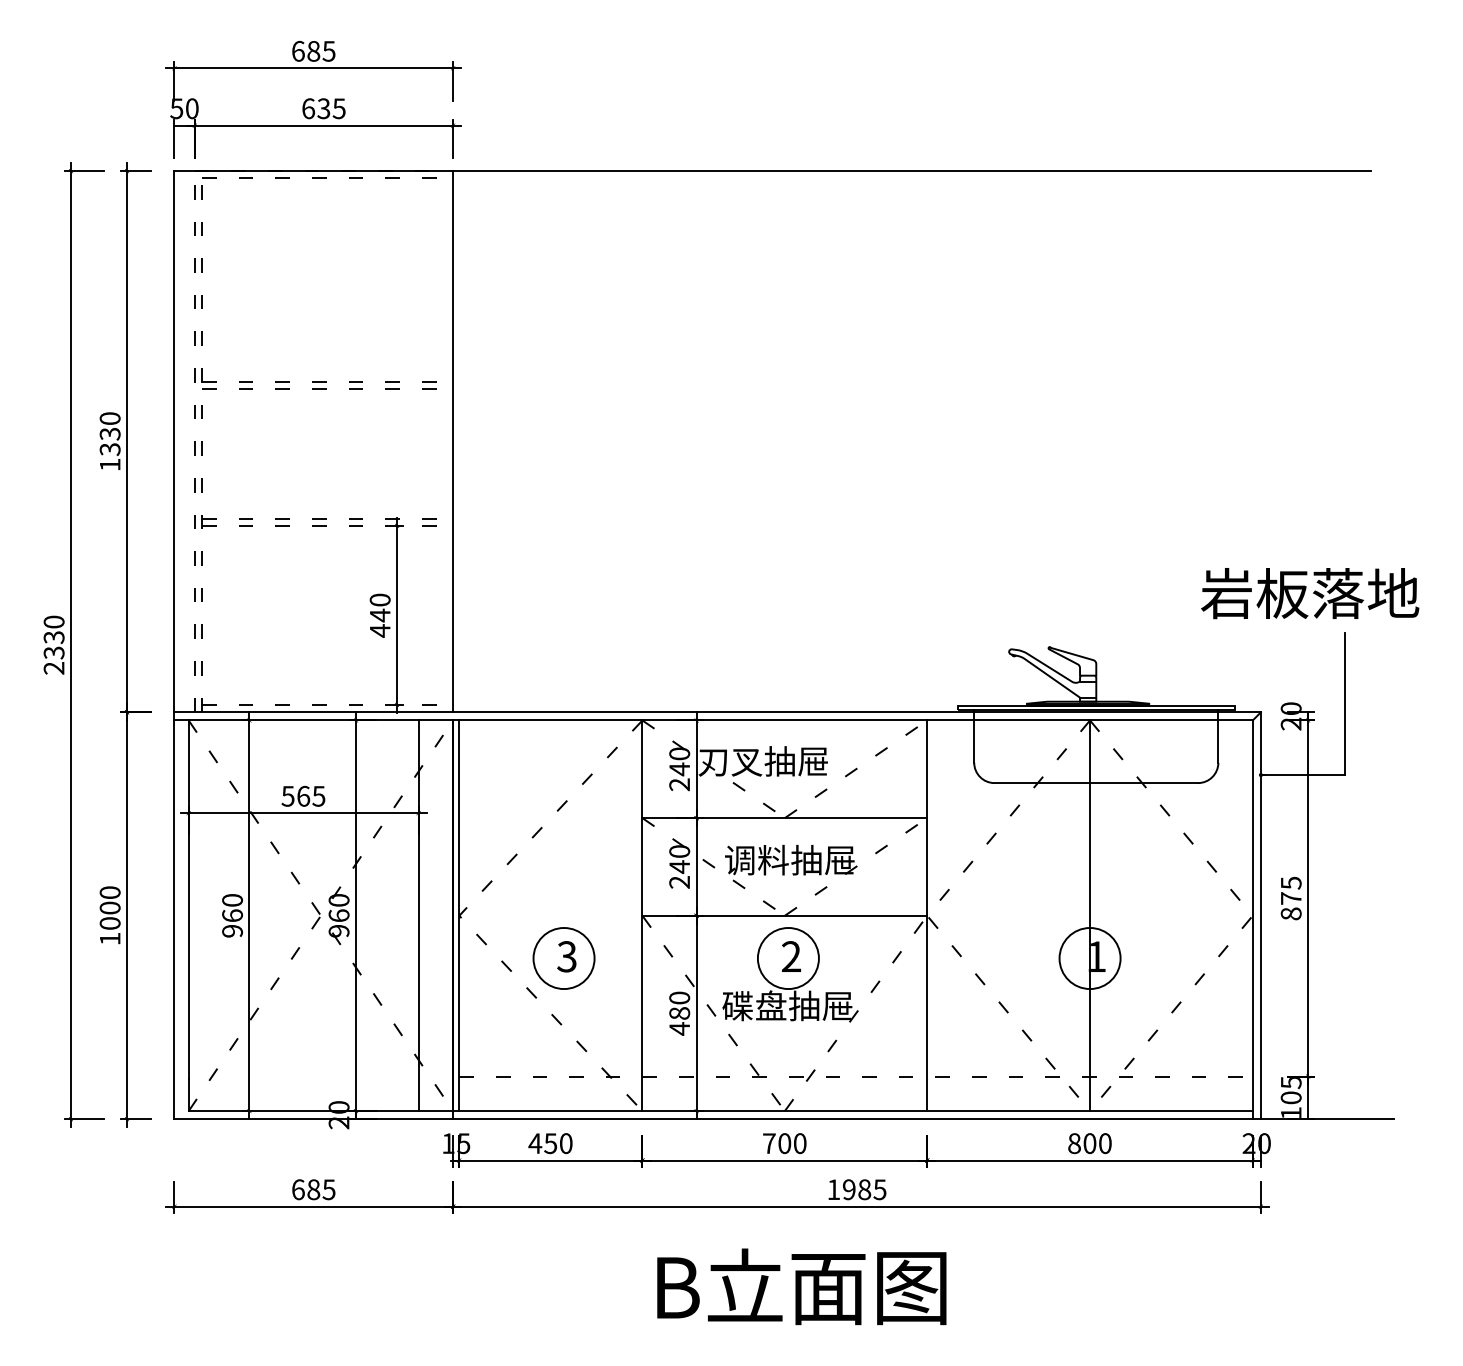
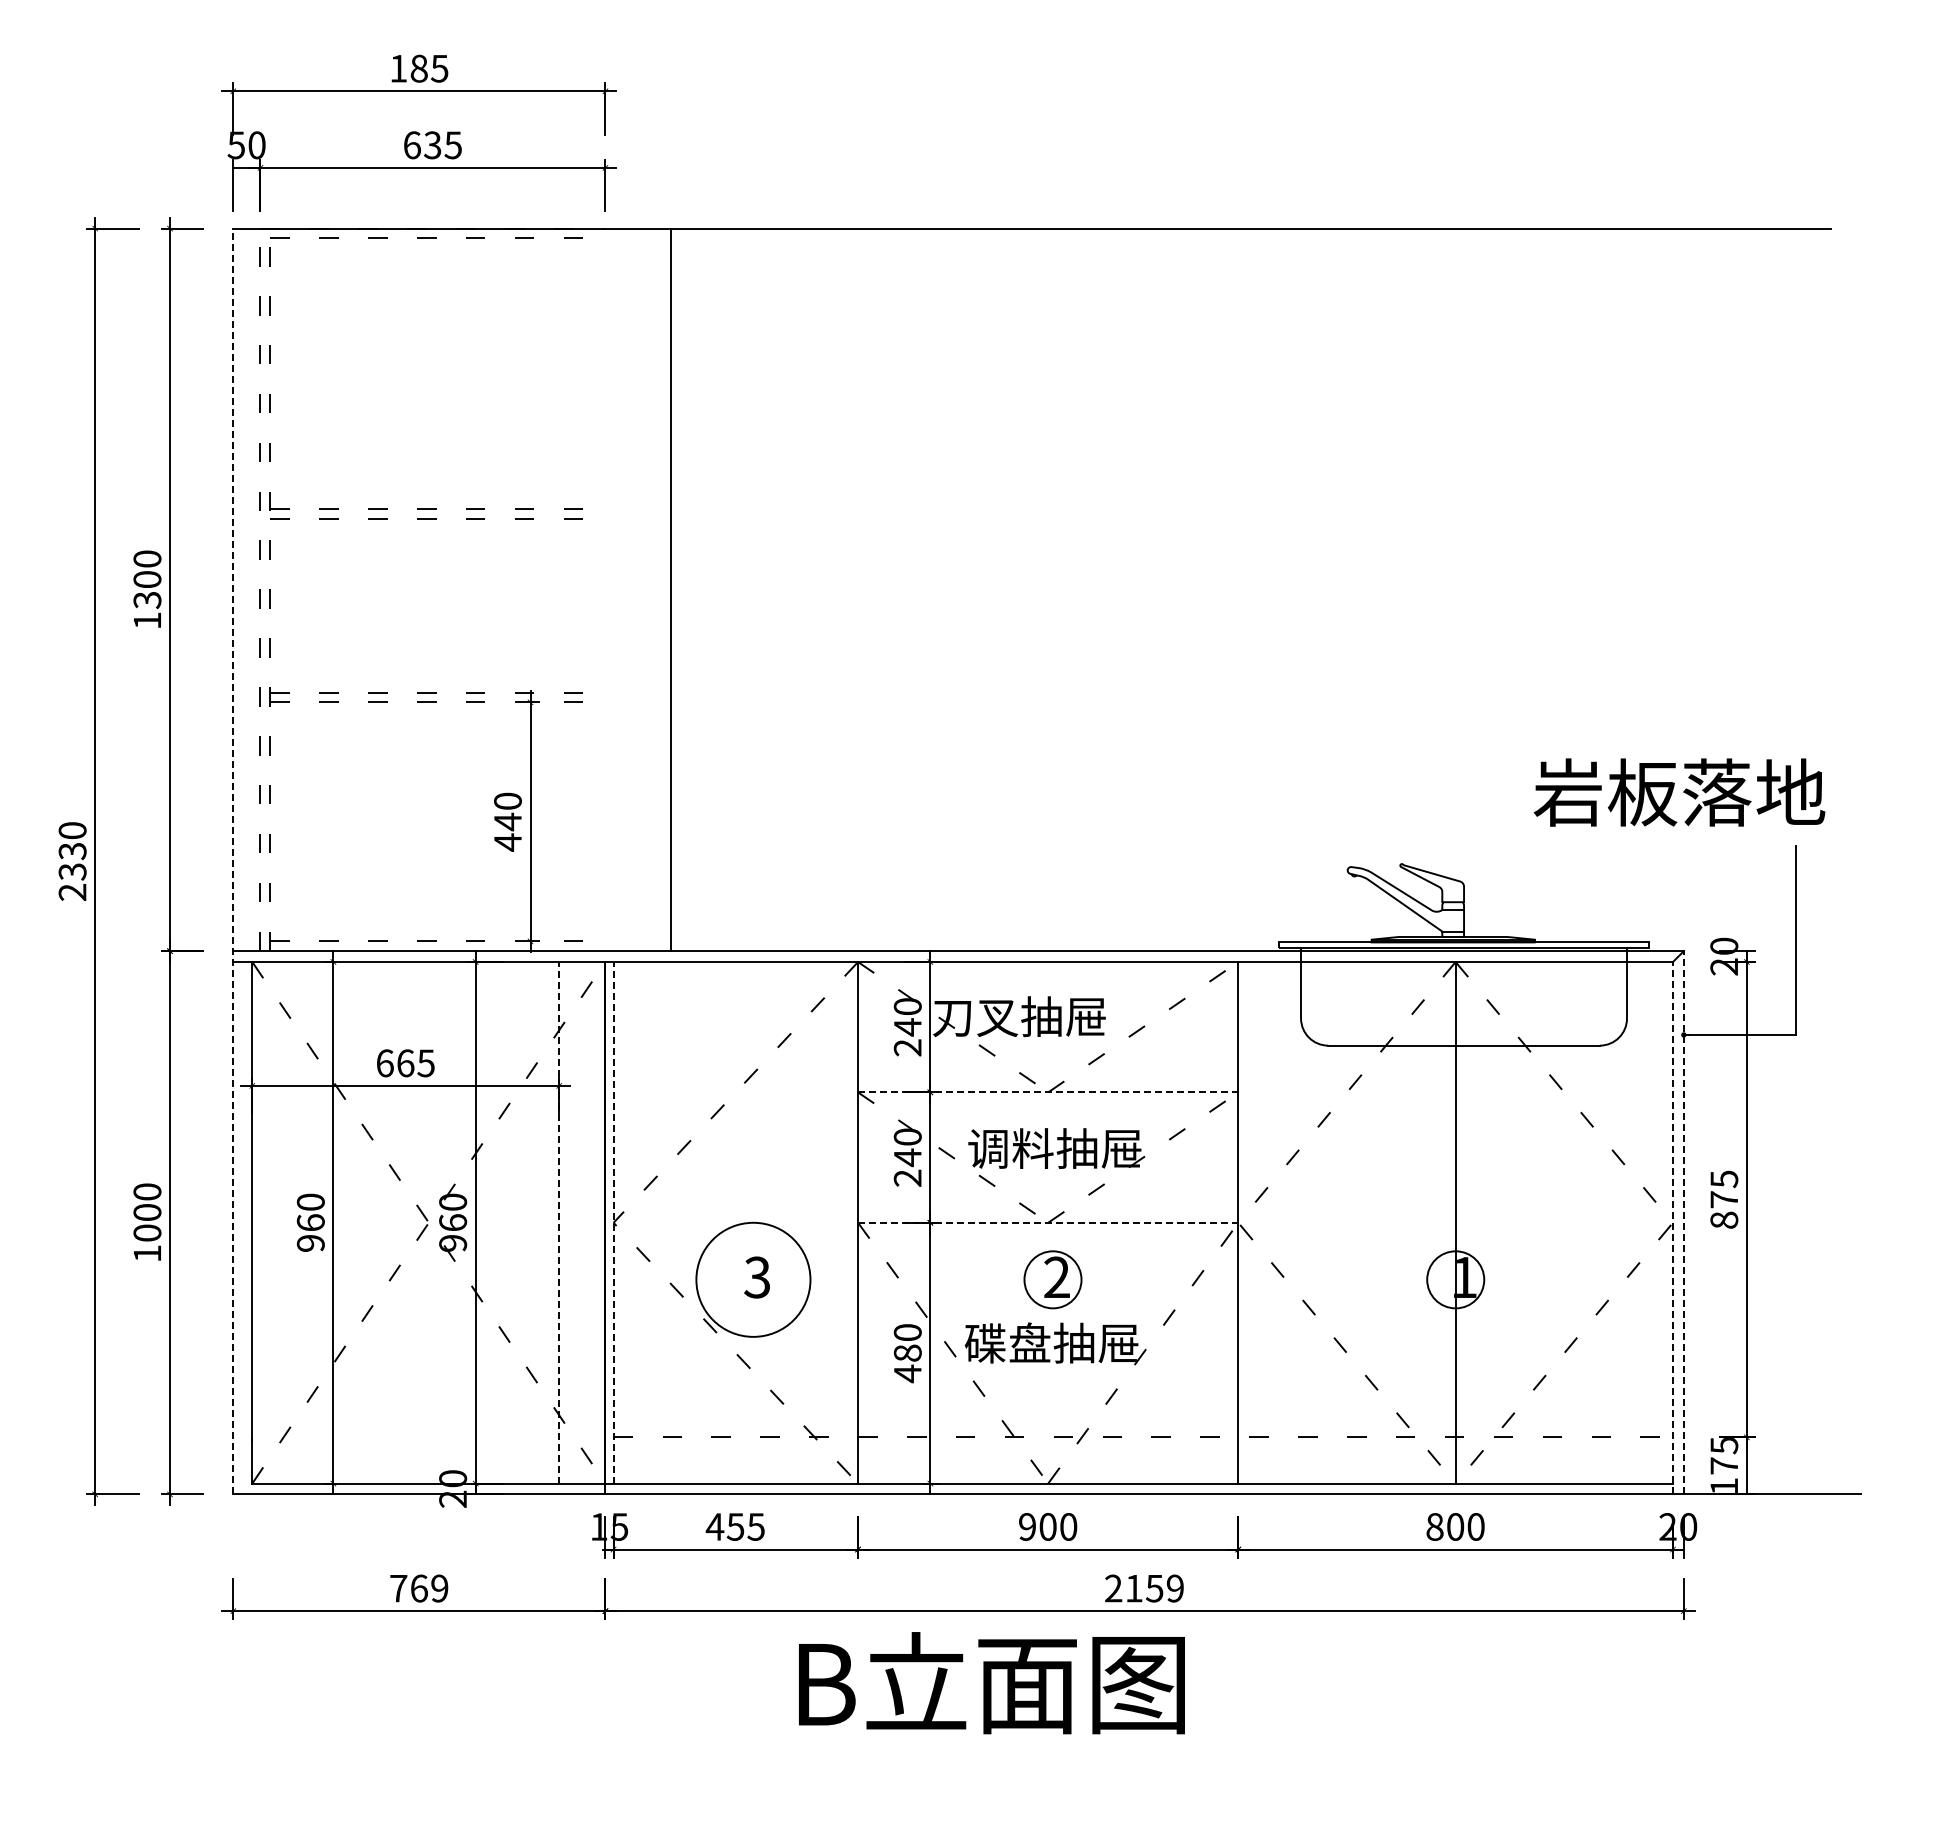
text: (298, 51) -> (398, 68), 685 -> 185
text: (110, 433) -> (147, 579), 1330 -> 1300
line: (453, 441) -> (671, 589), moved
text: (1310, 593) -> (1679, 792), moved
line: (174, 645) -> (233, 861), solid -> dashed
text: (287, 796) -> (384, 1063), 565 -> 665
line: (785, 818) -> (1048, 1092), solid -> dashed
line: (418, 915) -> (559, 1222), solid -> dashed
line: (459, 915) -> (613, 1222), solid -> dashed
line: (785, 915) -> (1048, 1222), solid -> dashed
line: (1260, 915) -> (1683, 1222), solid -> dashed
line: (1252, 919) -> (1672, 1227), solid -> dashed
circle: (564, 958) -> (753, 1279), size x1.4
circle: (788, 958) -> (1052, 1279), size x0.7
circle: (1089, 958) -> (1455, 1279), size x0.7
text: (1291, 1097) -> (1724, 1465), 105 -> 175
text: (565, 1143) -> (755, 1526), 450 -> 455
text: (769, 1143) -> (1027, 1526), 700 -> 900
text: (313, 1189) -> (419, 1588), 685 -> 769
text: (856, 1189) -> (1144, 1588), 1985 -> 2159
text: (801, 1287) -> (991, 1683), moved

